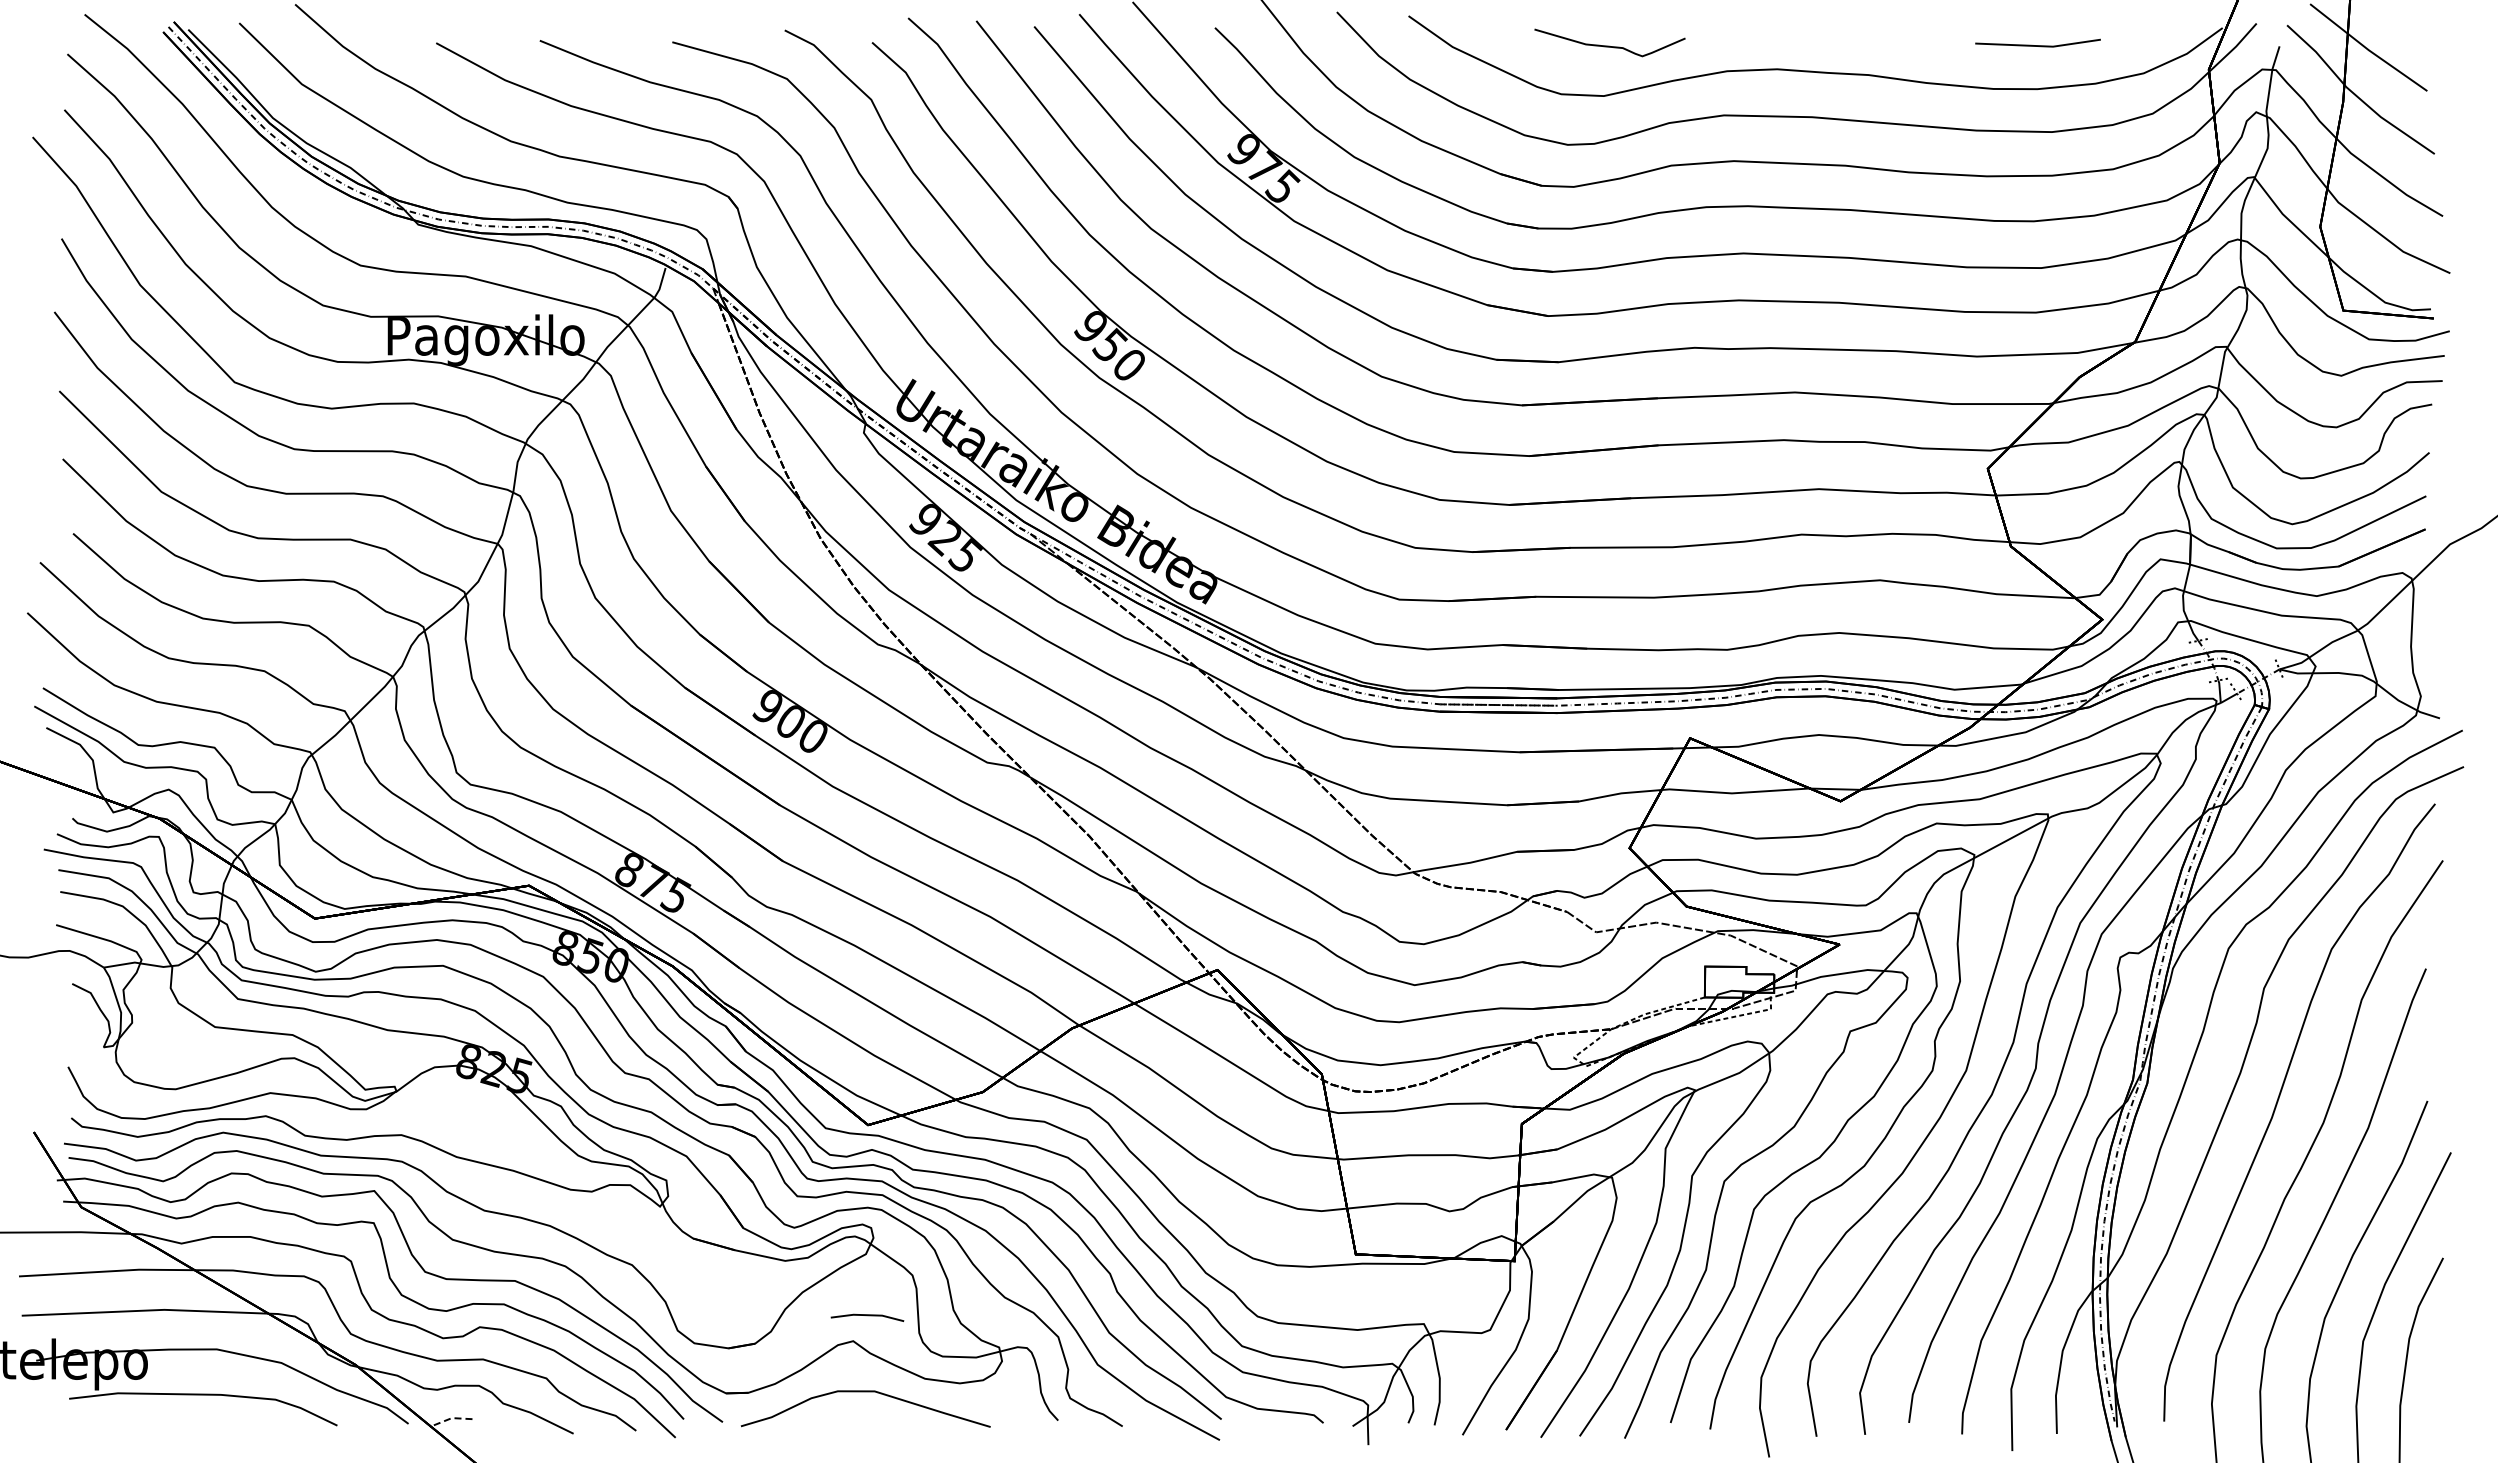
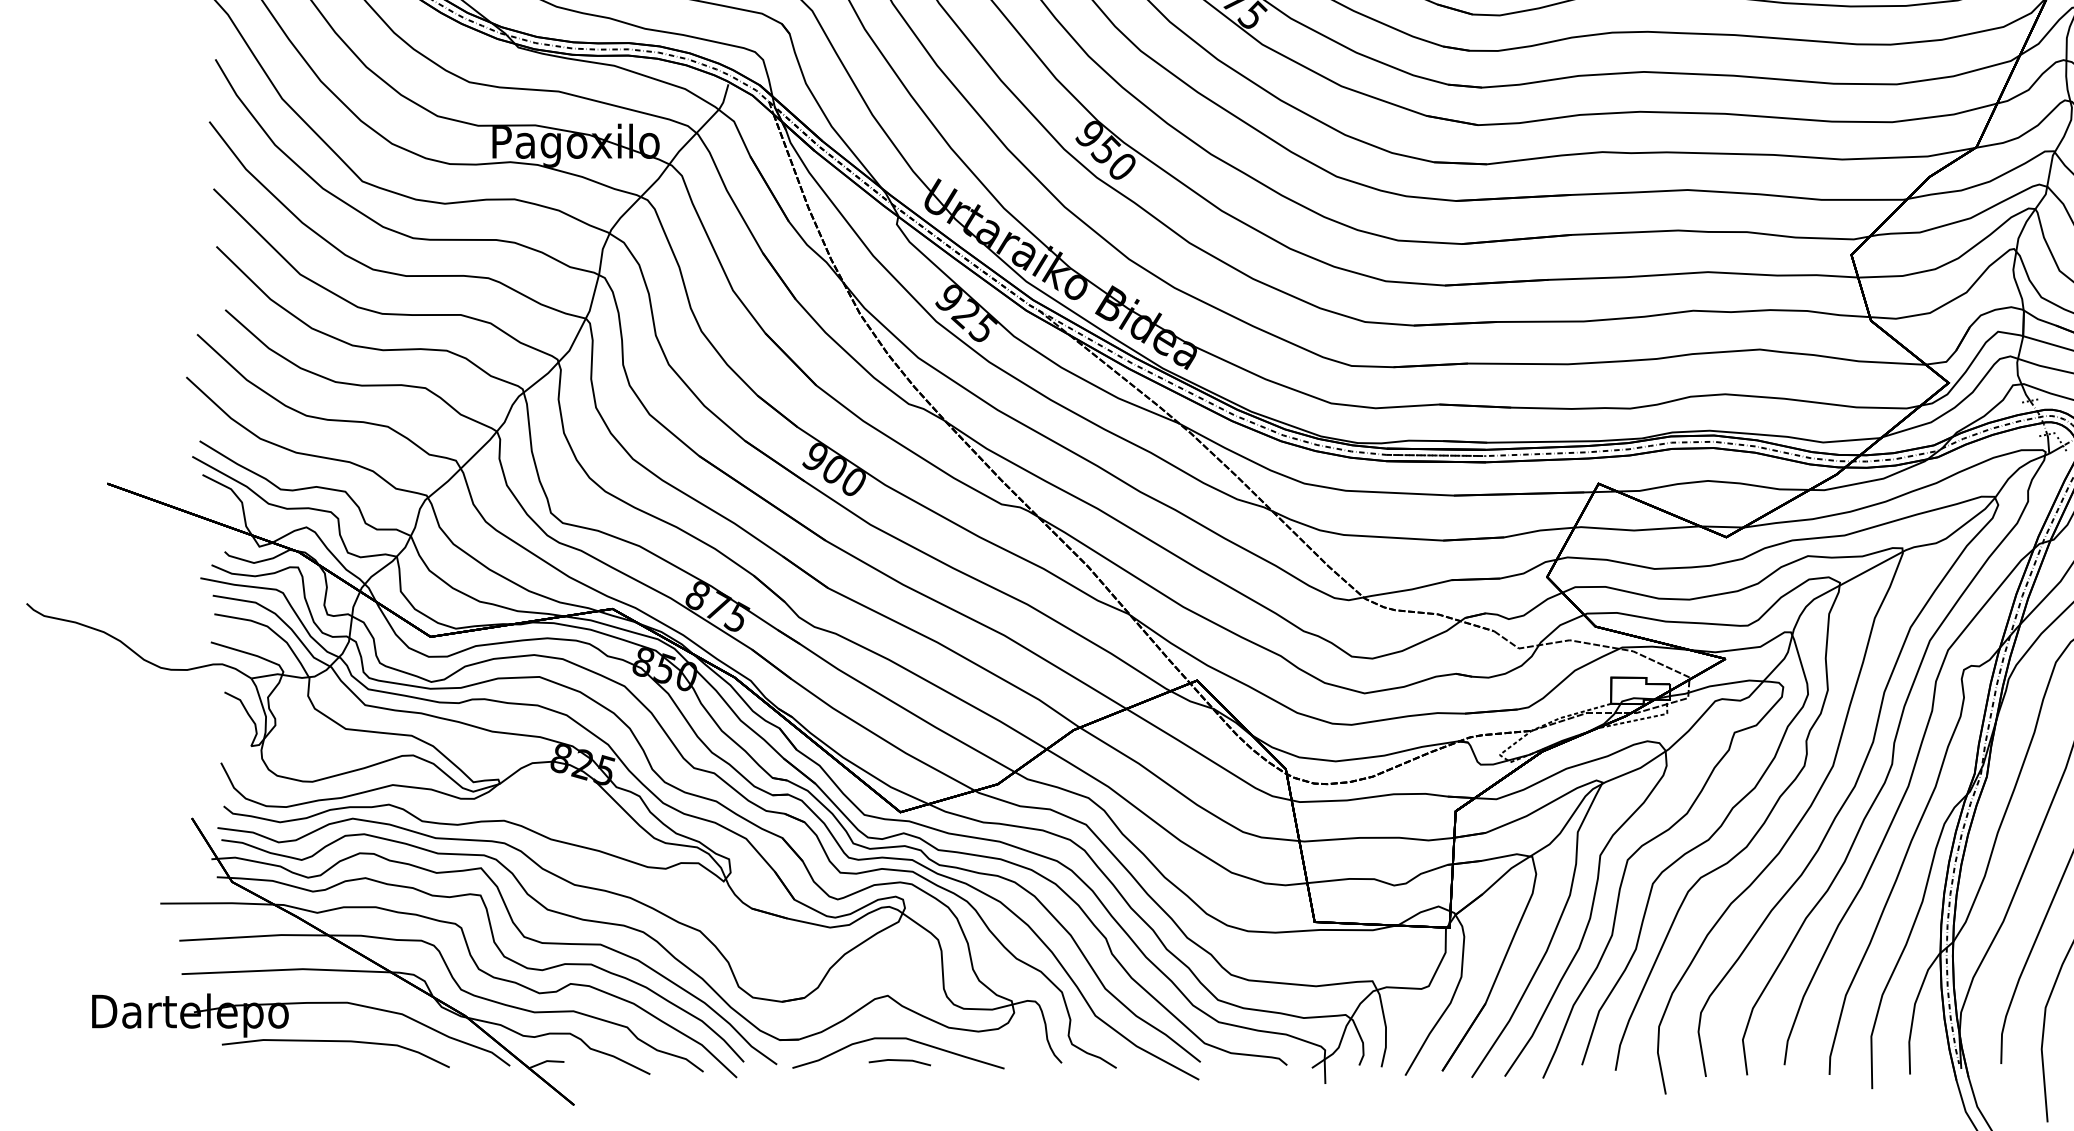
line: (867, 1316) -> (899, 1061), moved
line: (451, 1418) -> (546, 1061), dashed -> solid

